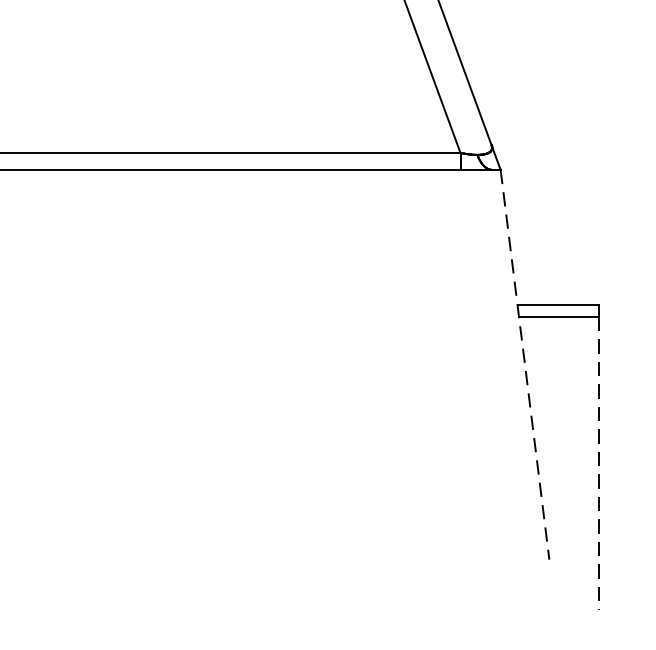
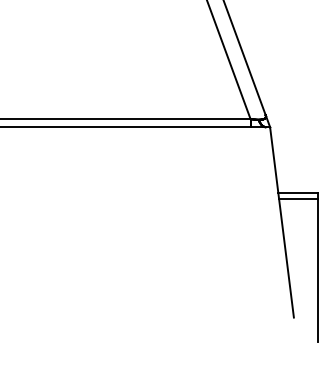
line: (526, 365) -> (282, 222), dashed -> solid
line: (599, 463) -> (318, 270), dashed -> solid

